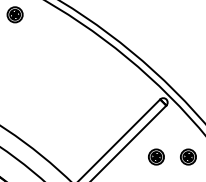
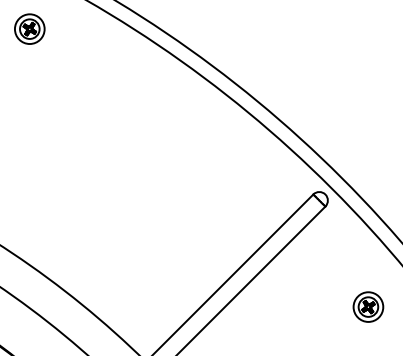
part: (156, 156) -> (306, 305), removed

